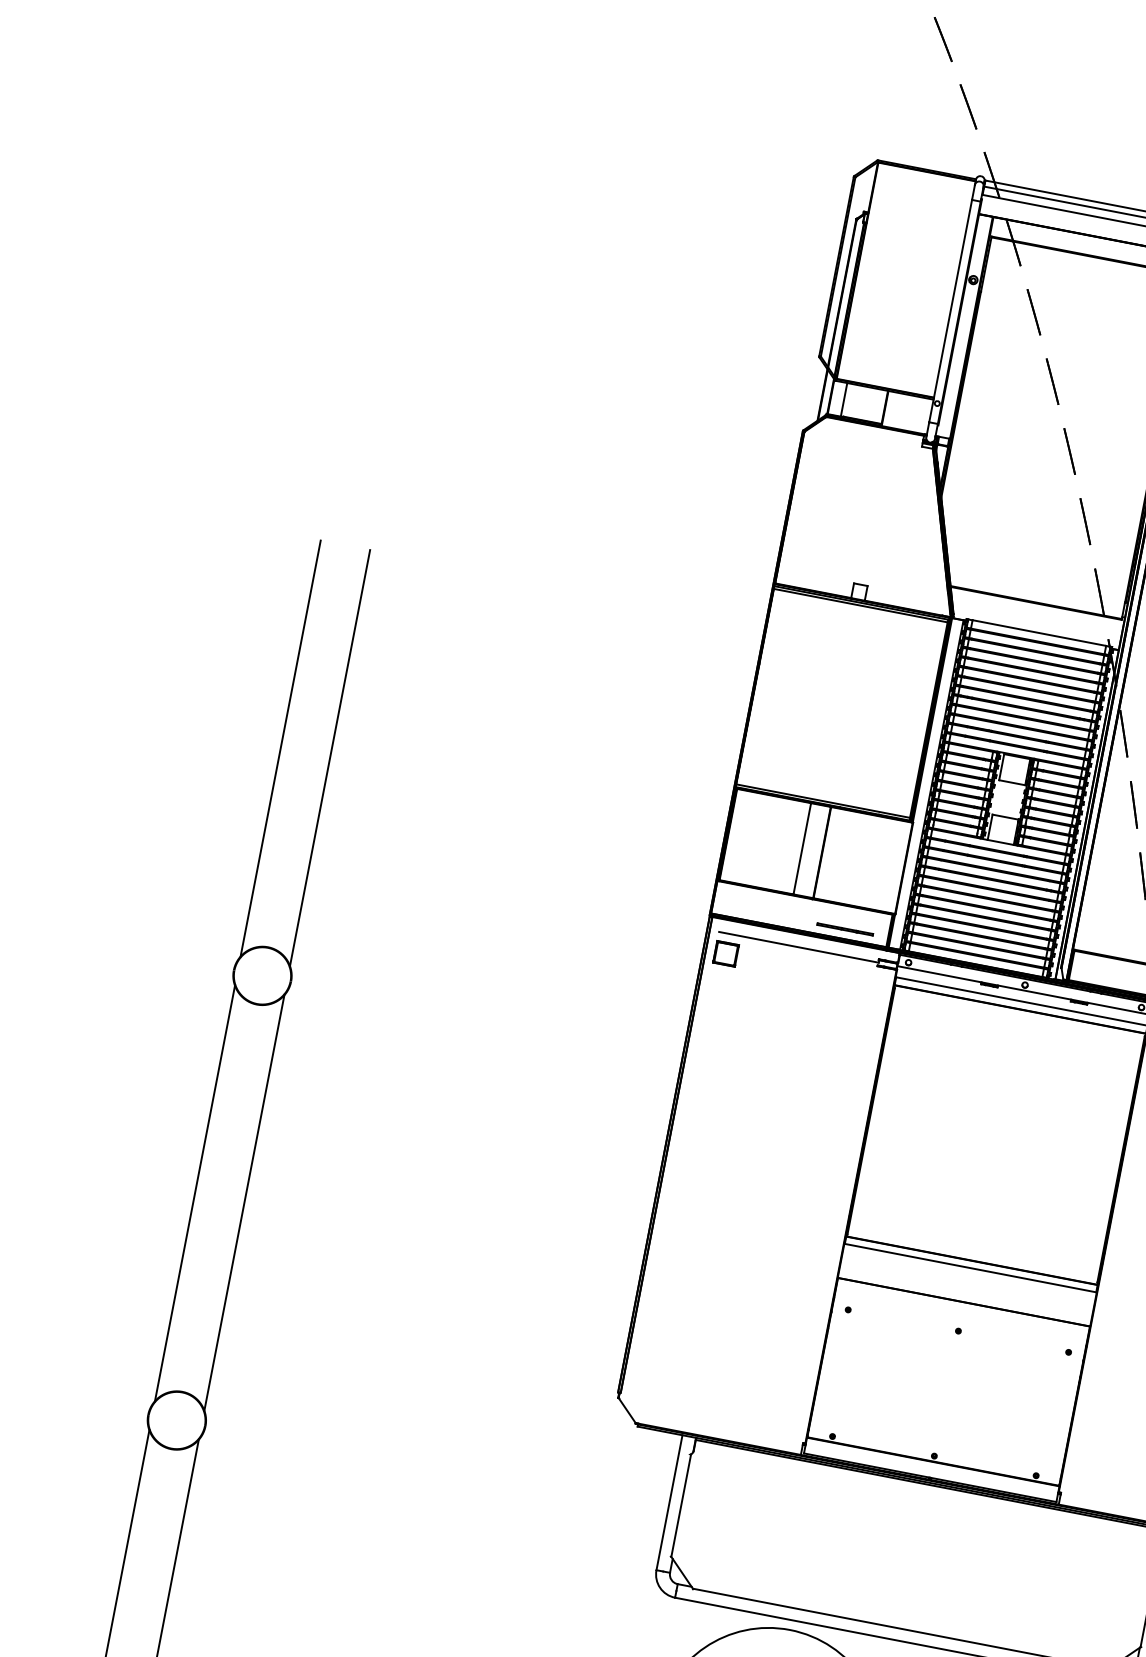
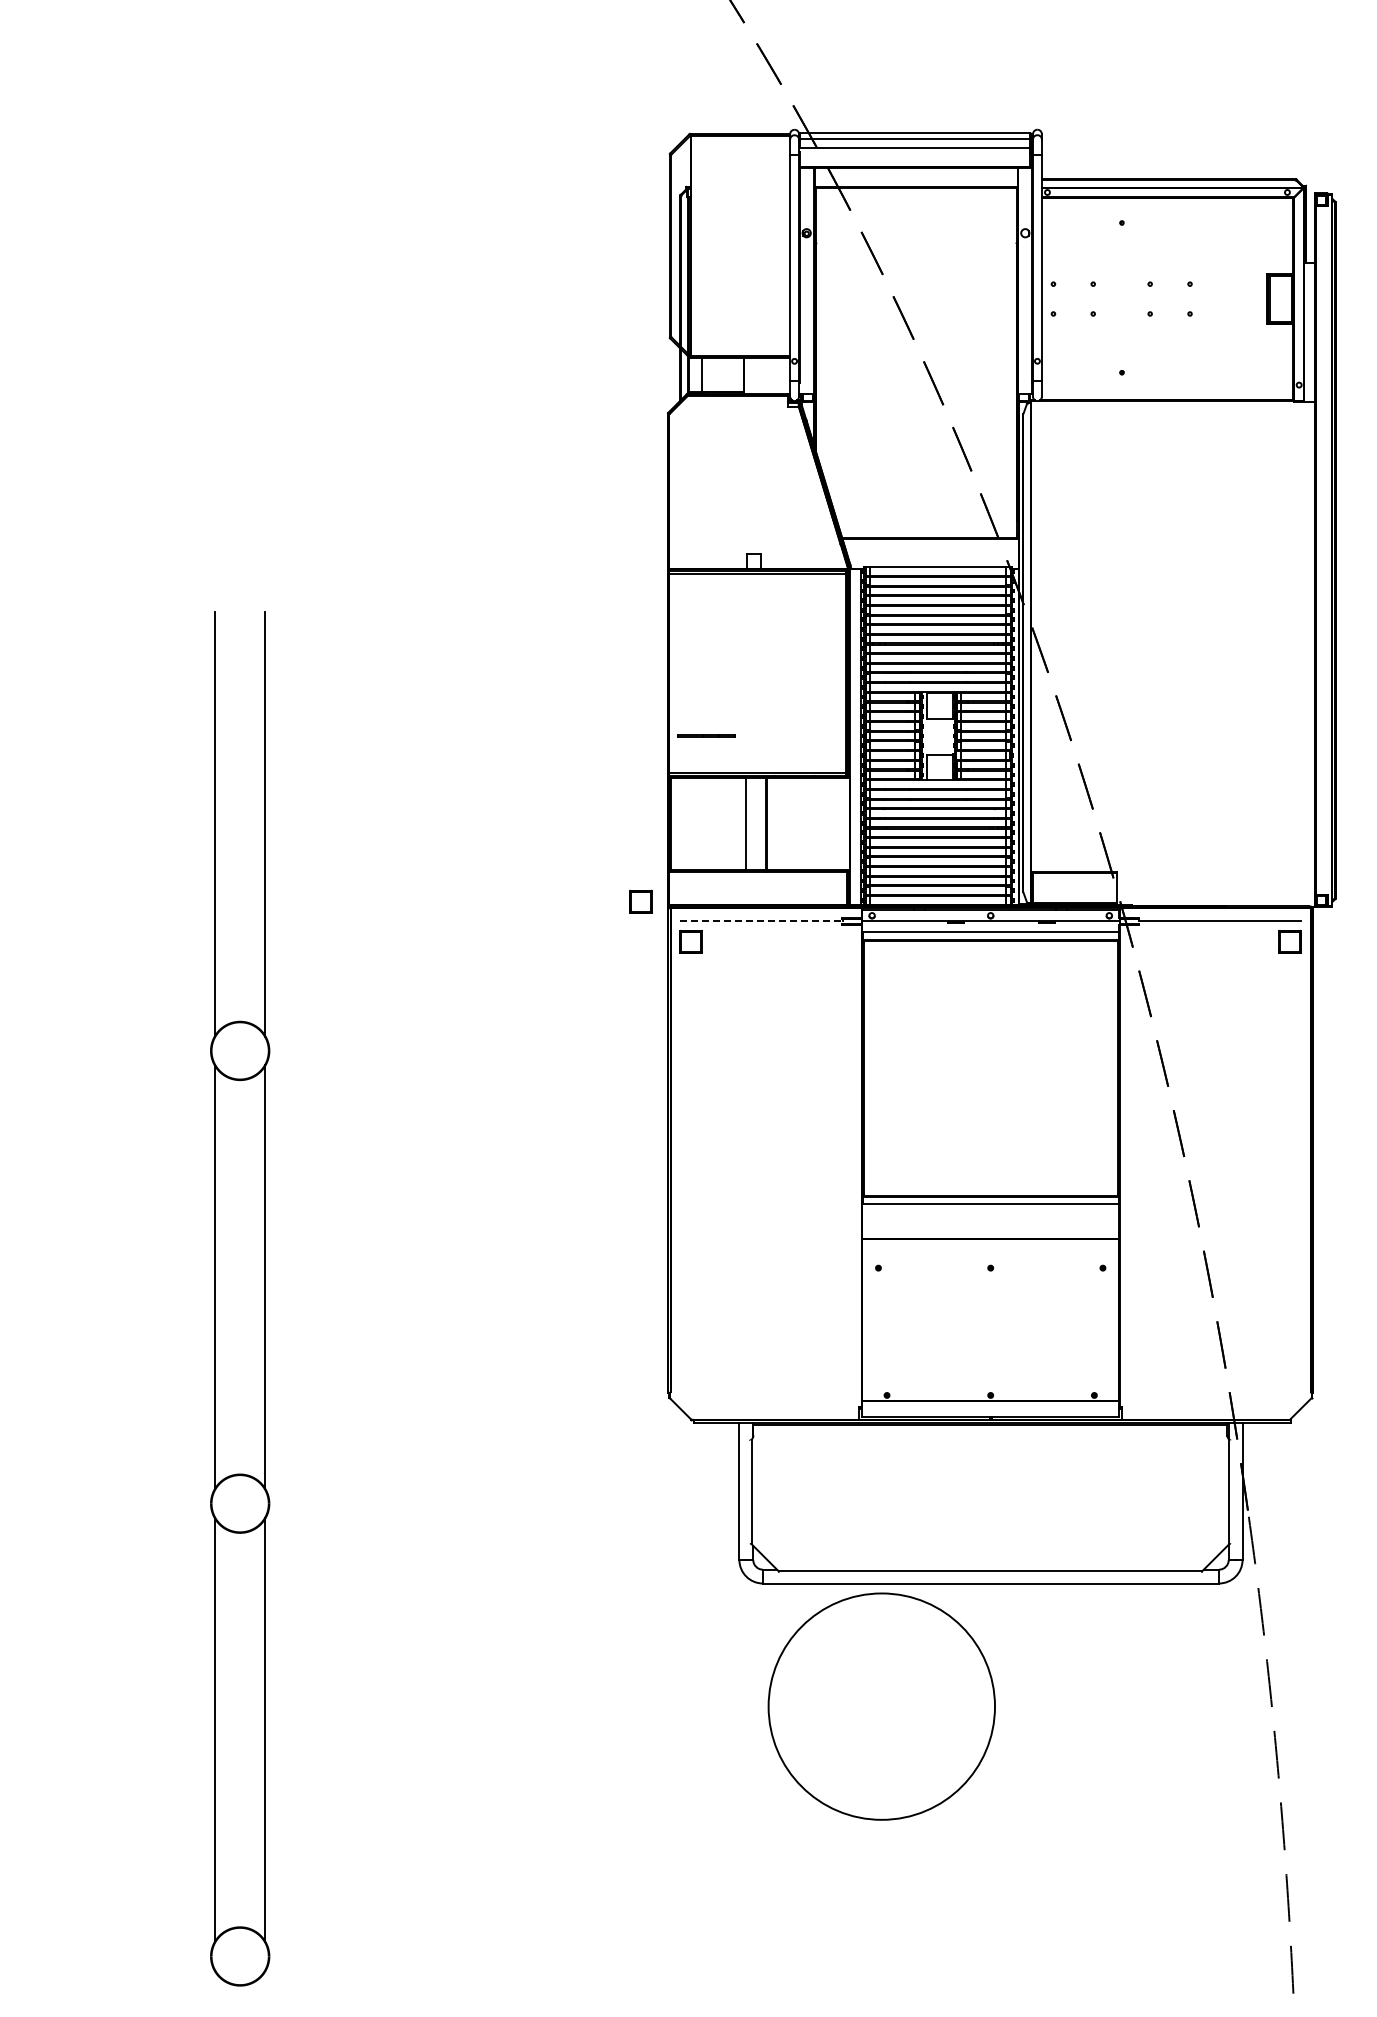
part: (683, 904) -> (640, 901), added
line: (845, 928) -> (706, 735), moved
line: (799, 947) -> (762, 921), solid -> dashed

